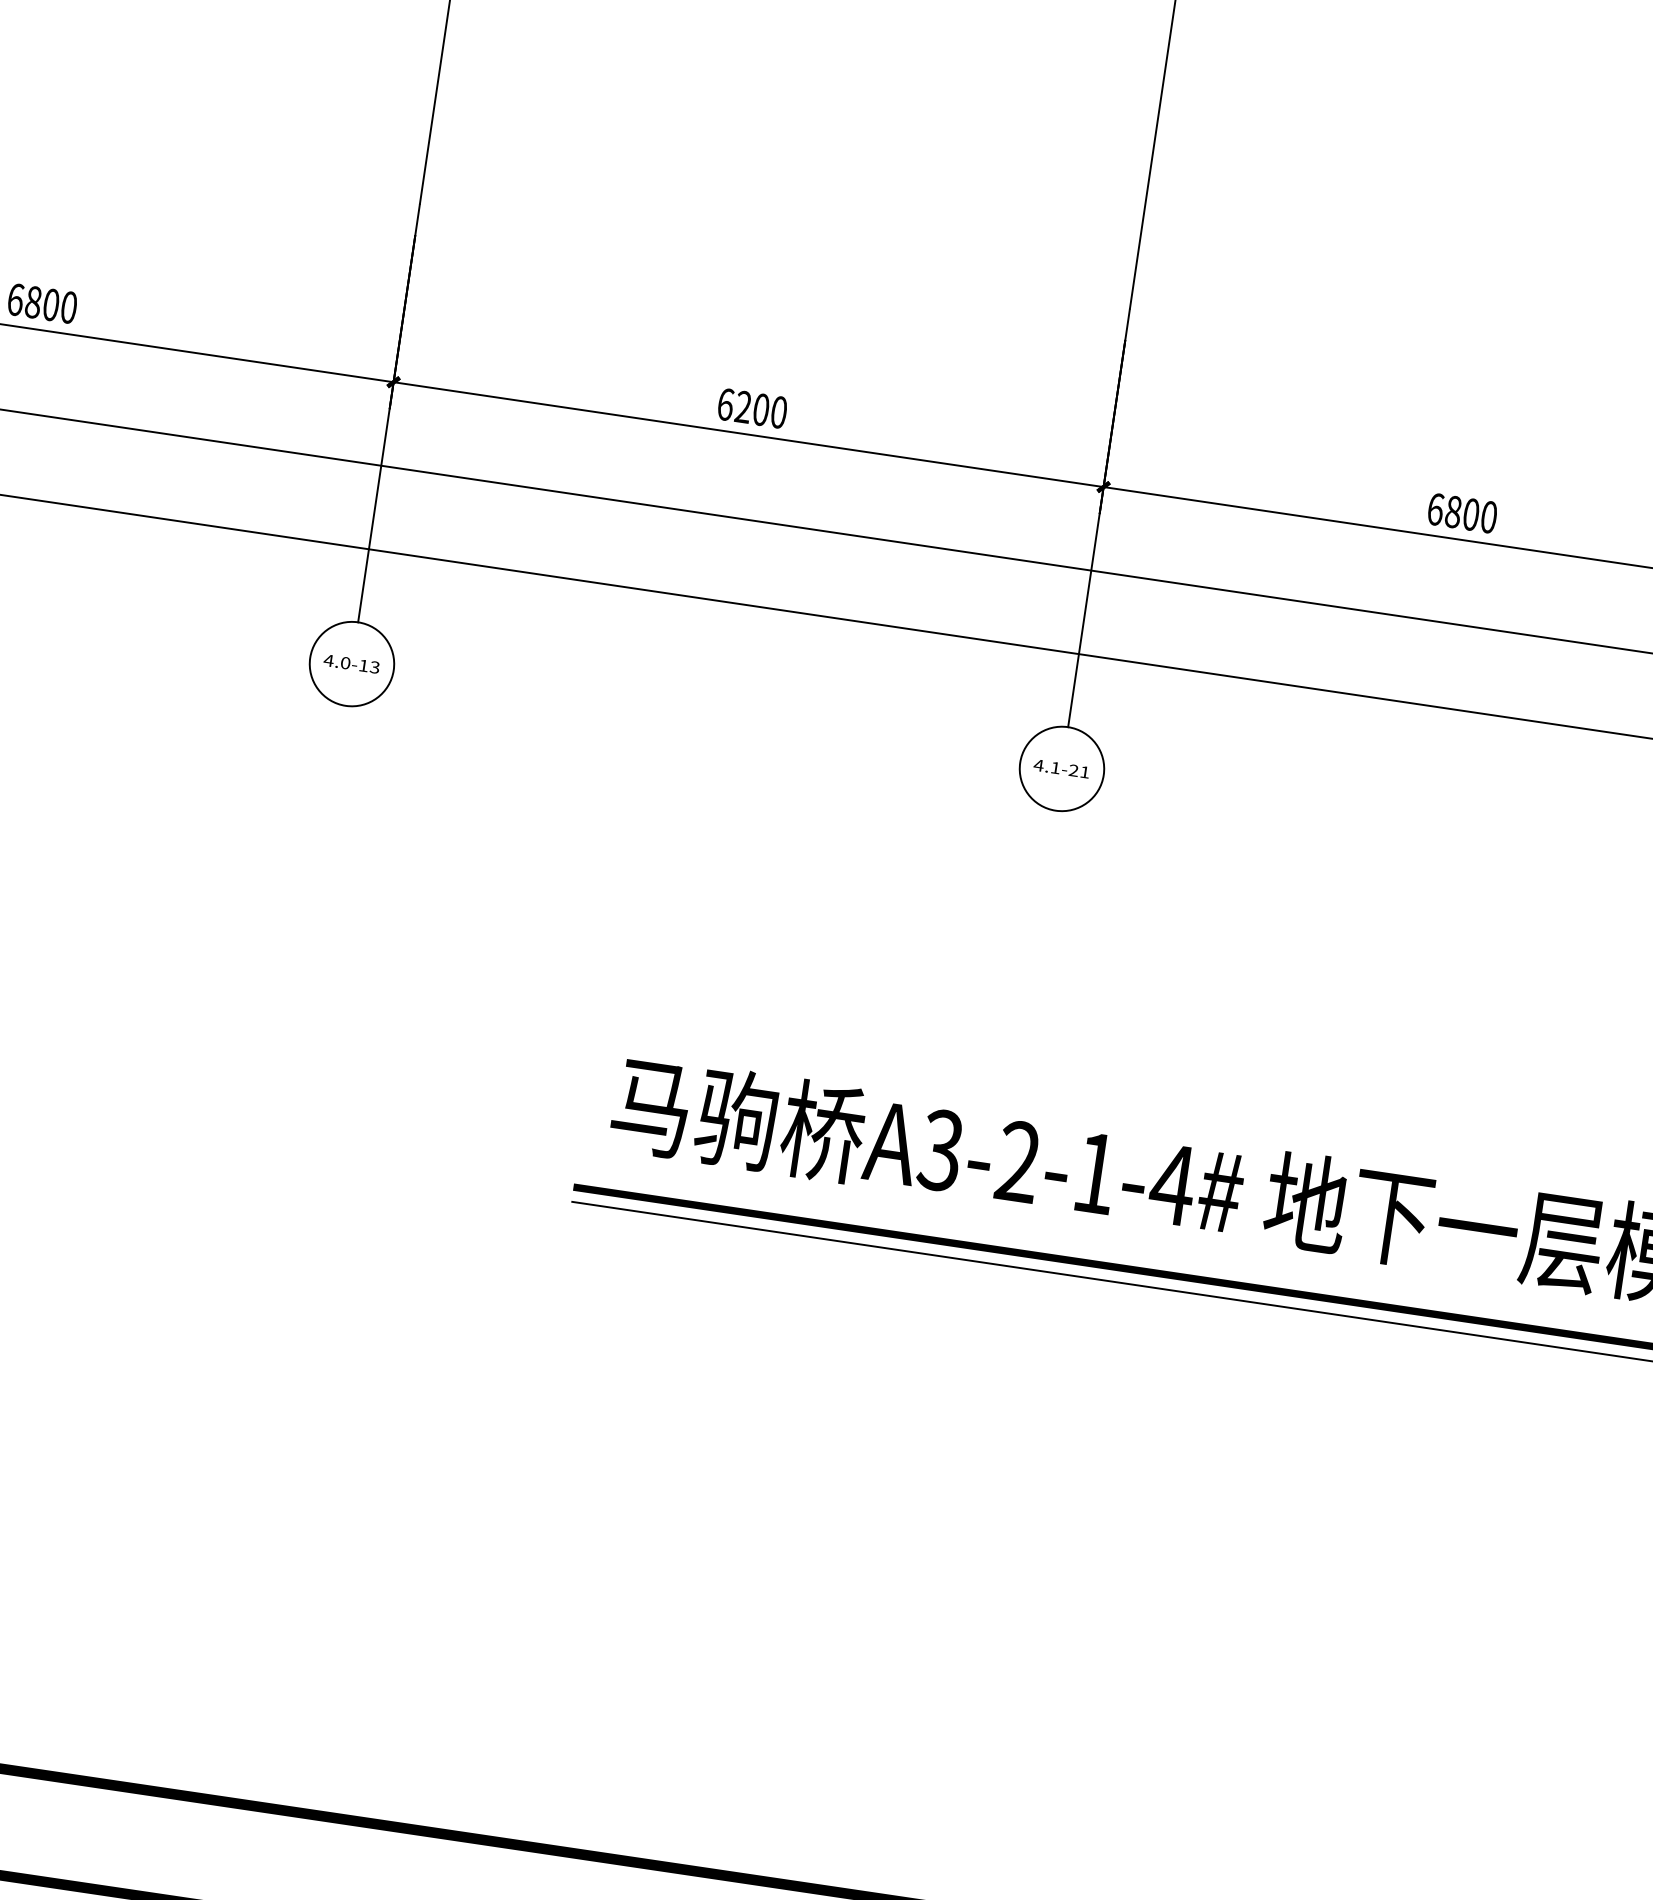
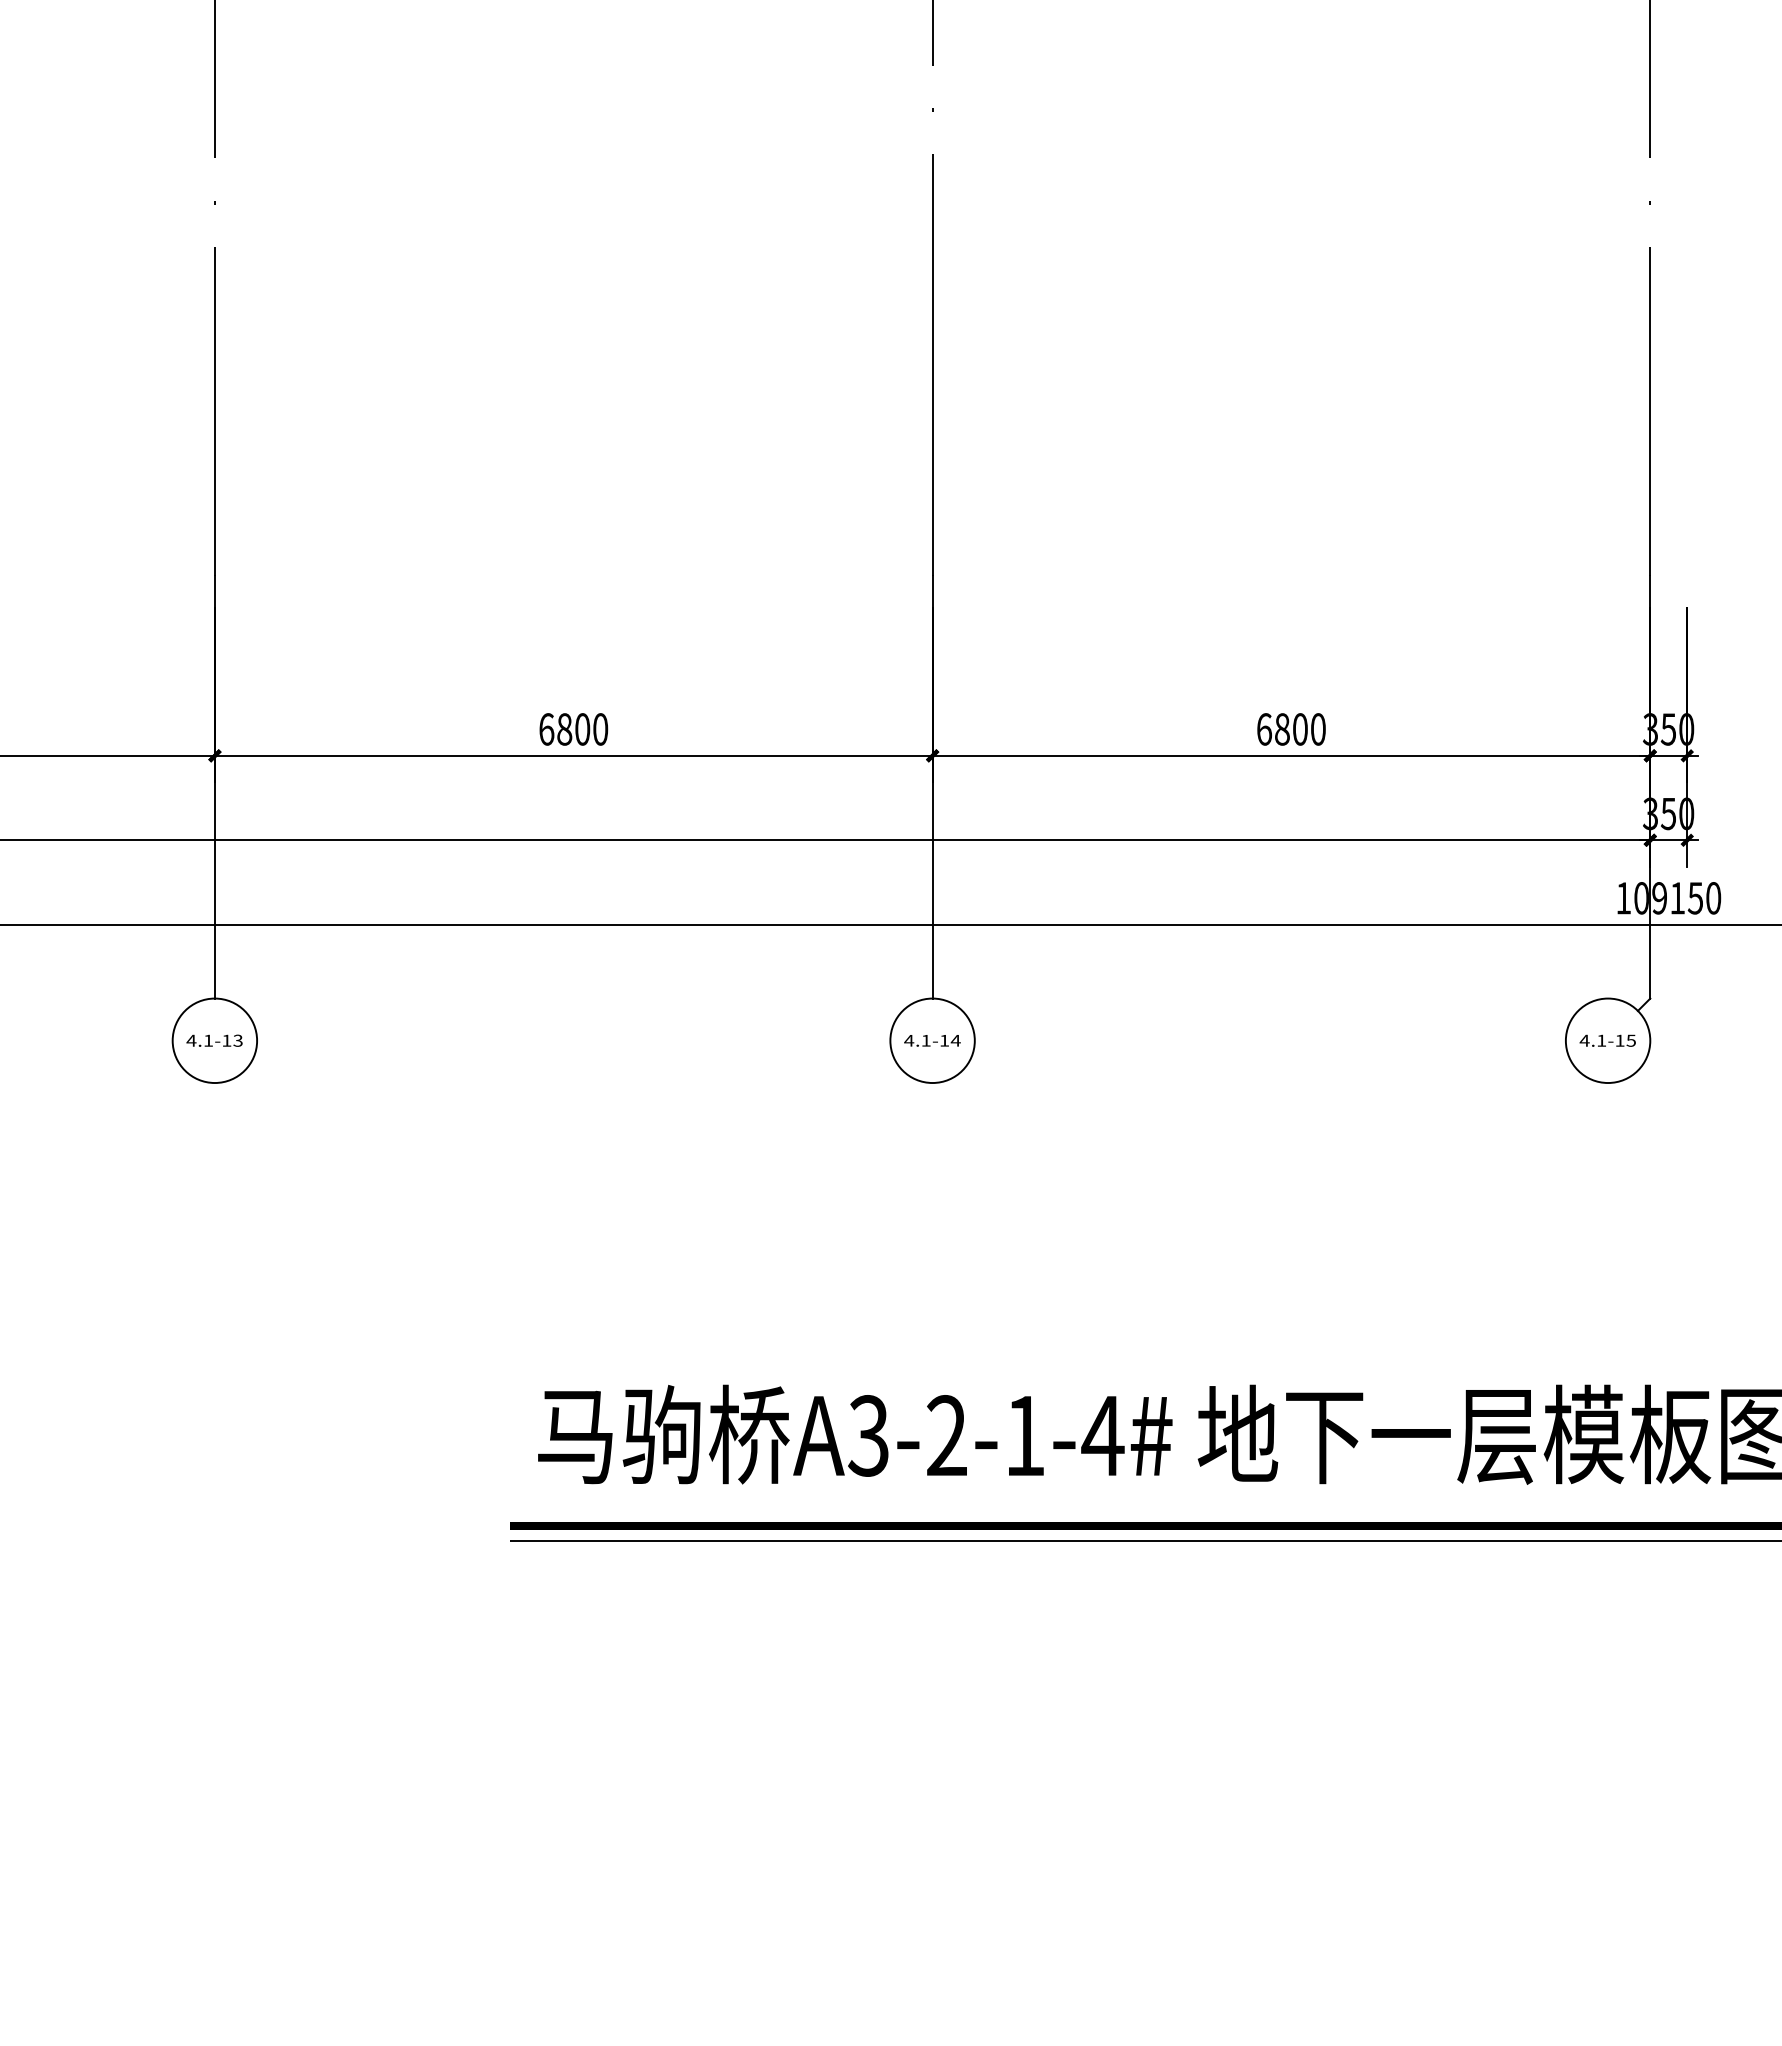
text: (743, 407) -> (564, 729), 6200 -> 6800
text: (345, 662) -> (208, 1040), 4.0-13 -> 4.1-13
text: (1079, 771) -> (950, 1040), 4.1-21 -> 4.1-14

